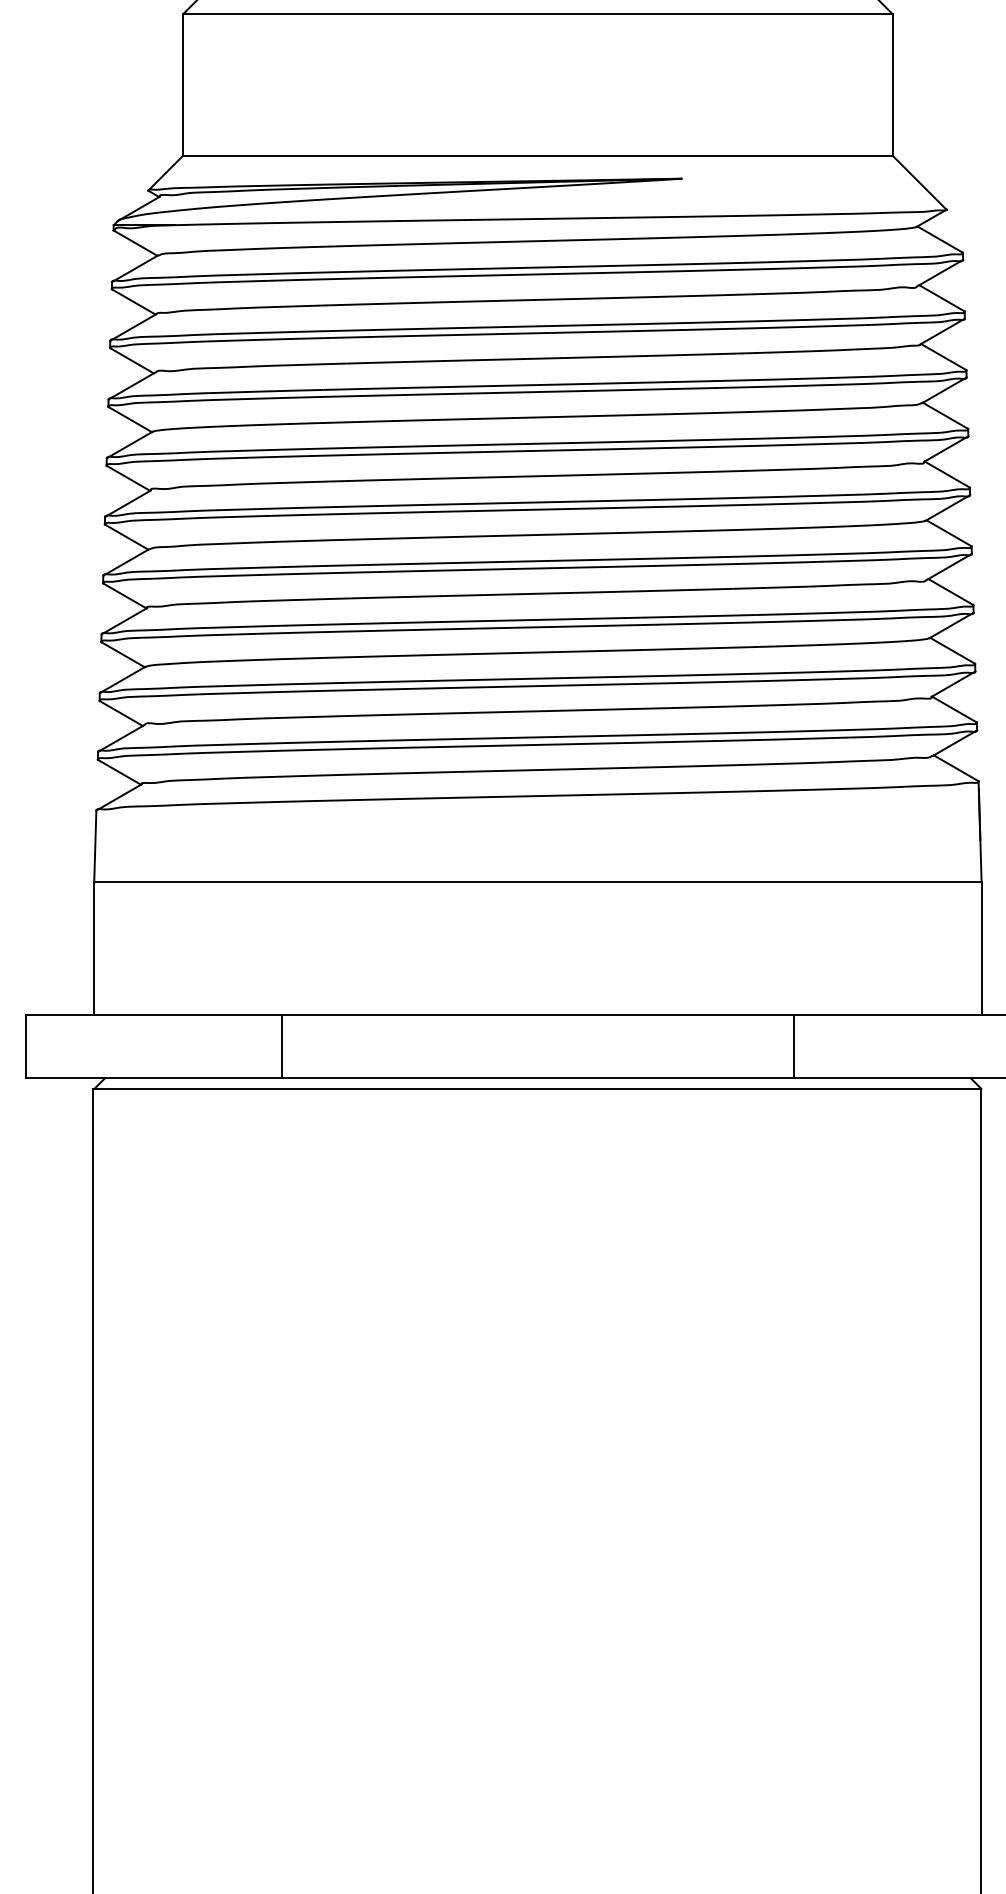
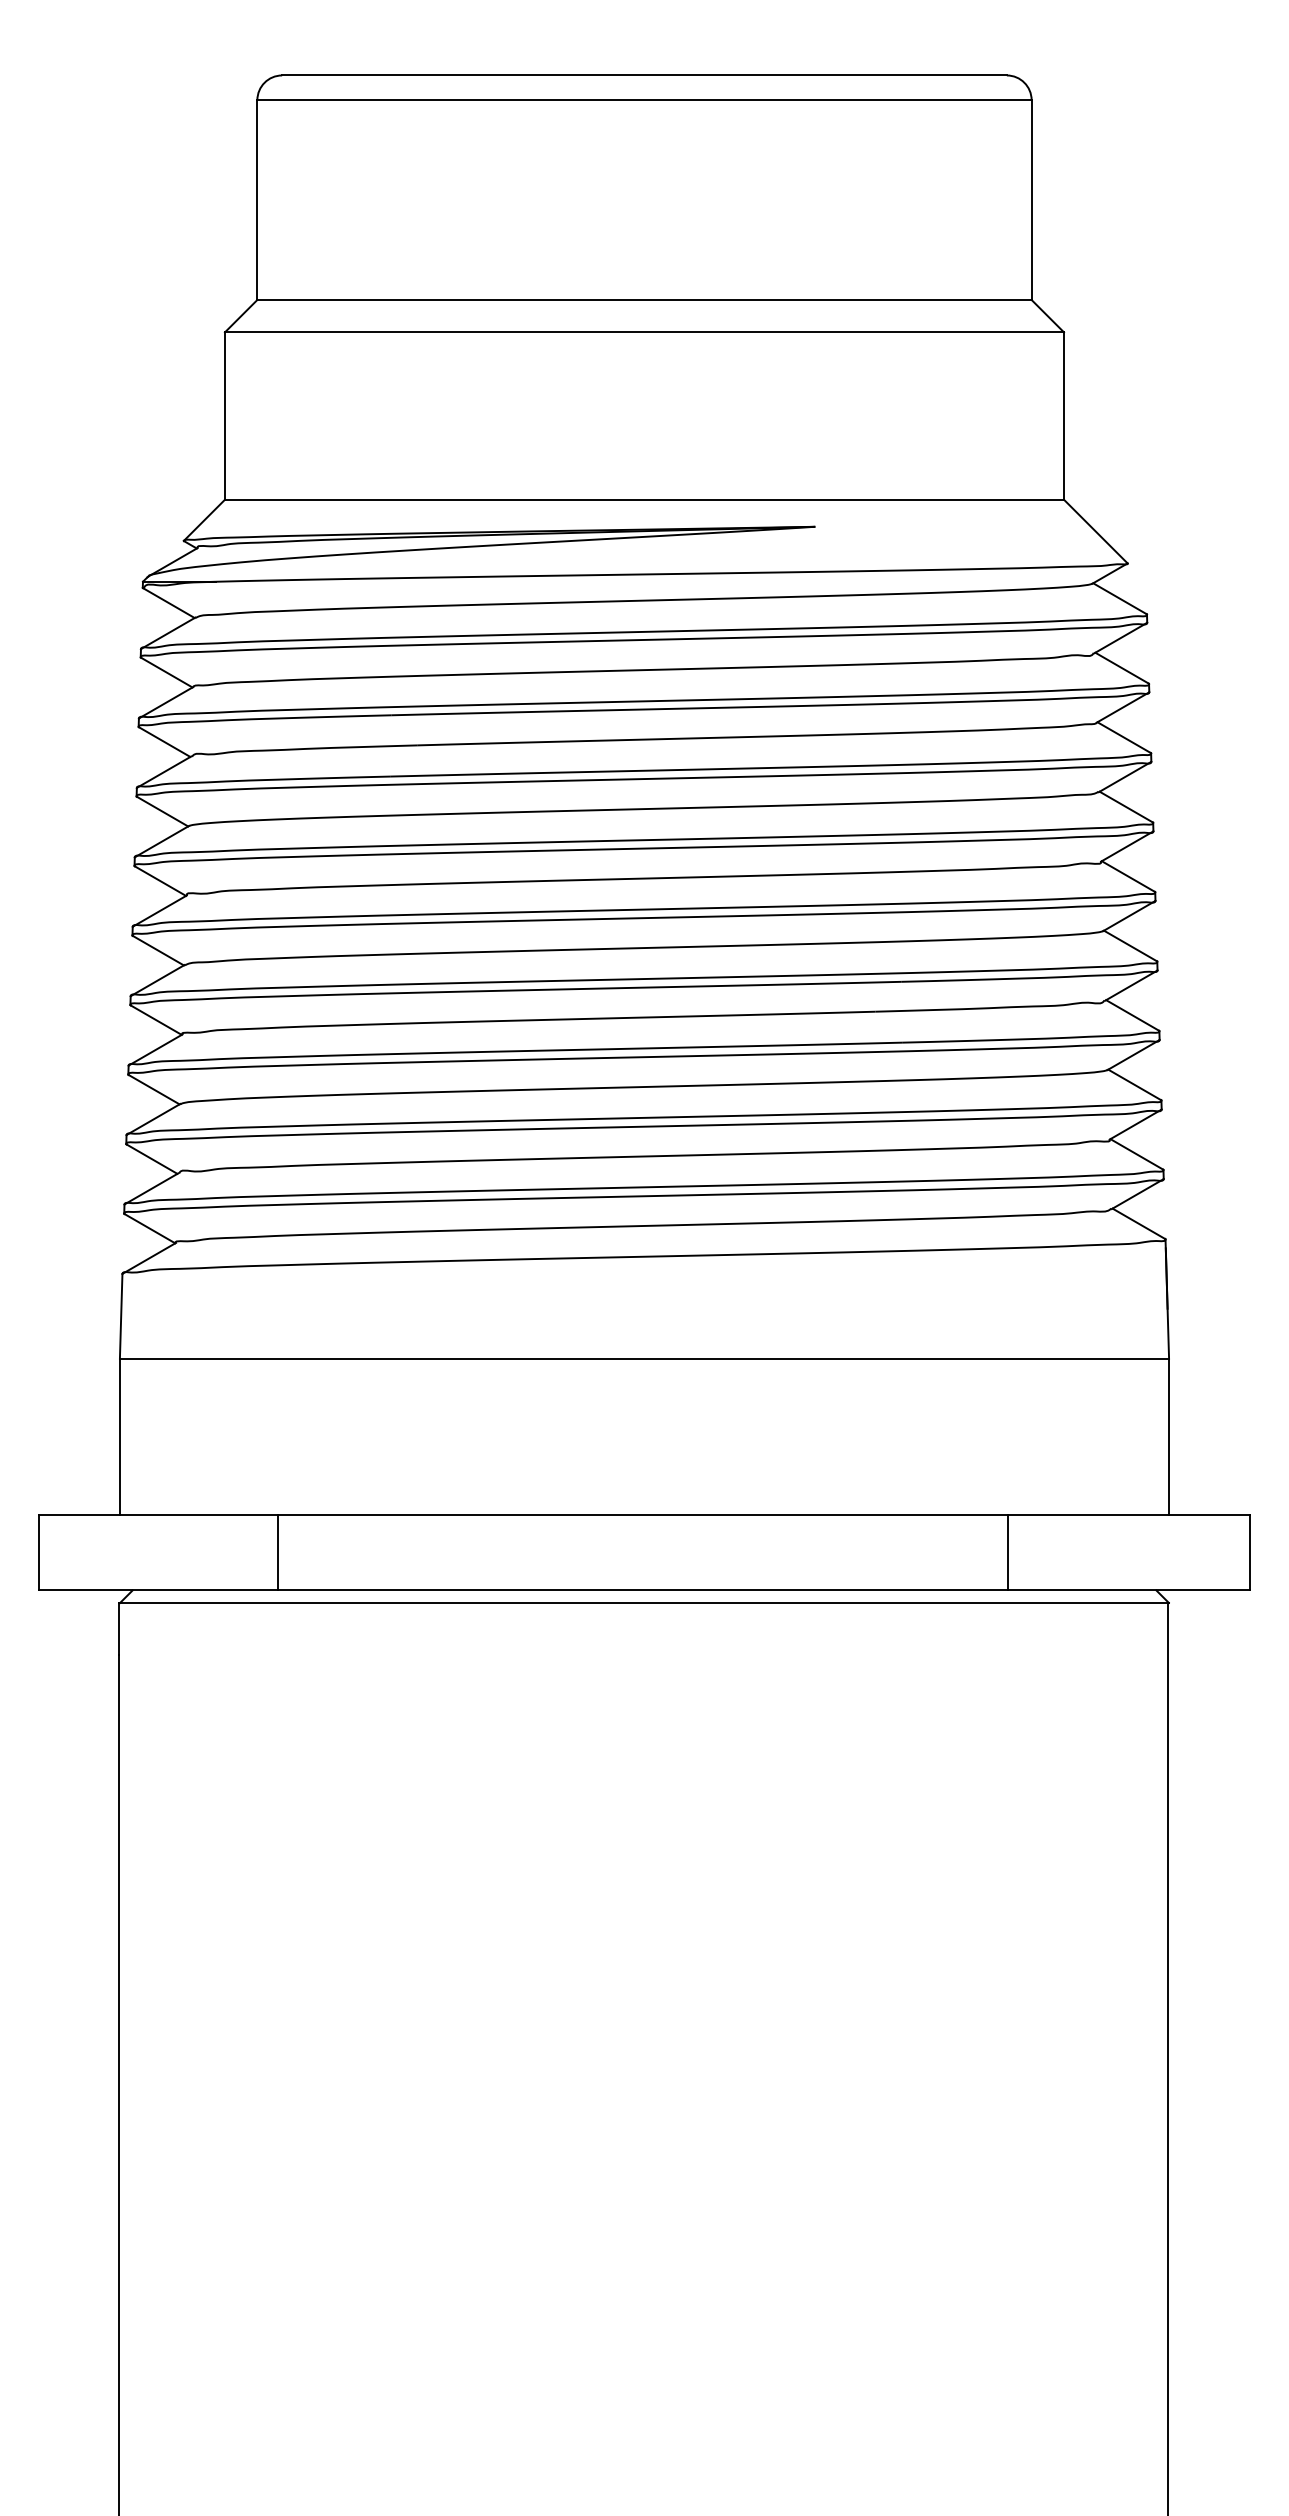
line: (281, 1046) -> (277, 1552), moved
line: (794, 1046) -> (1008, 1552), moved

